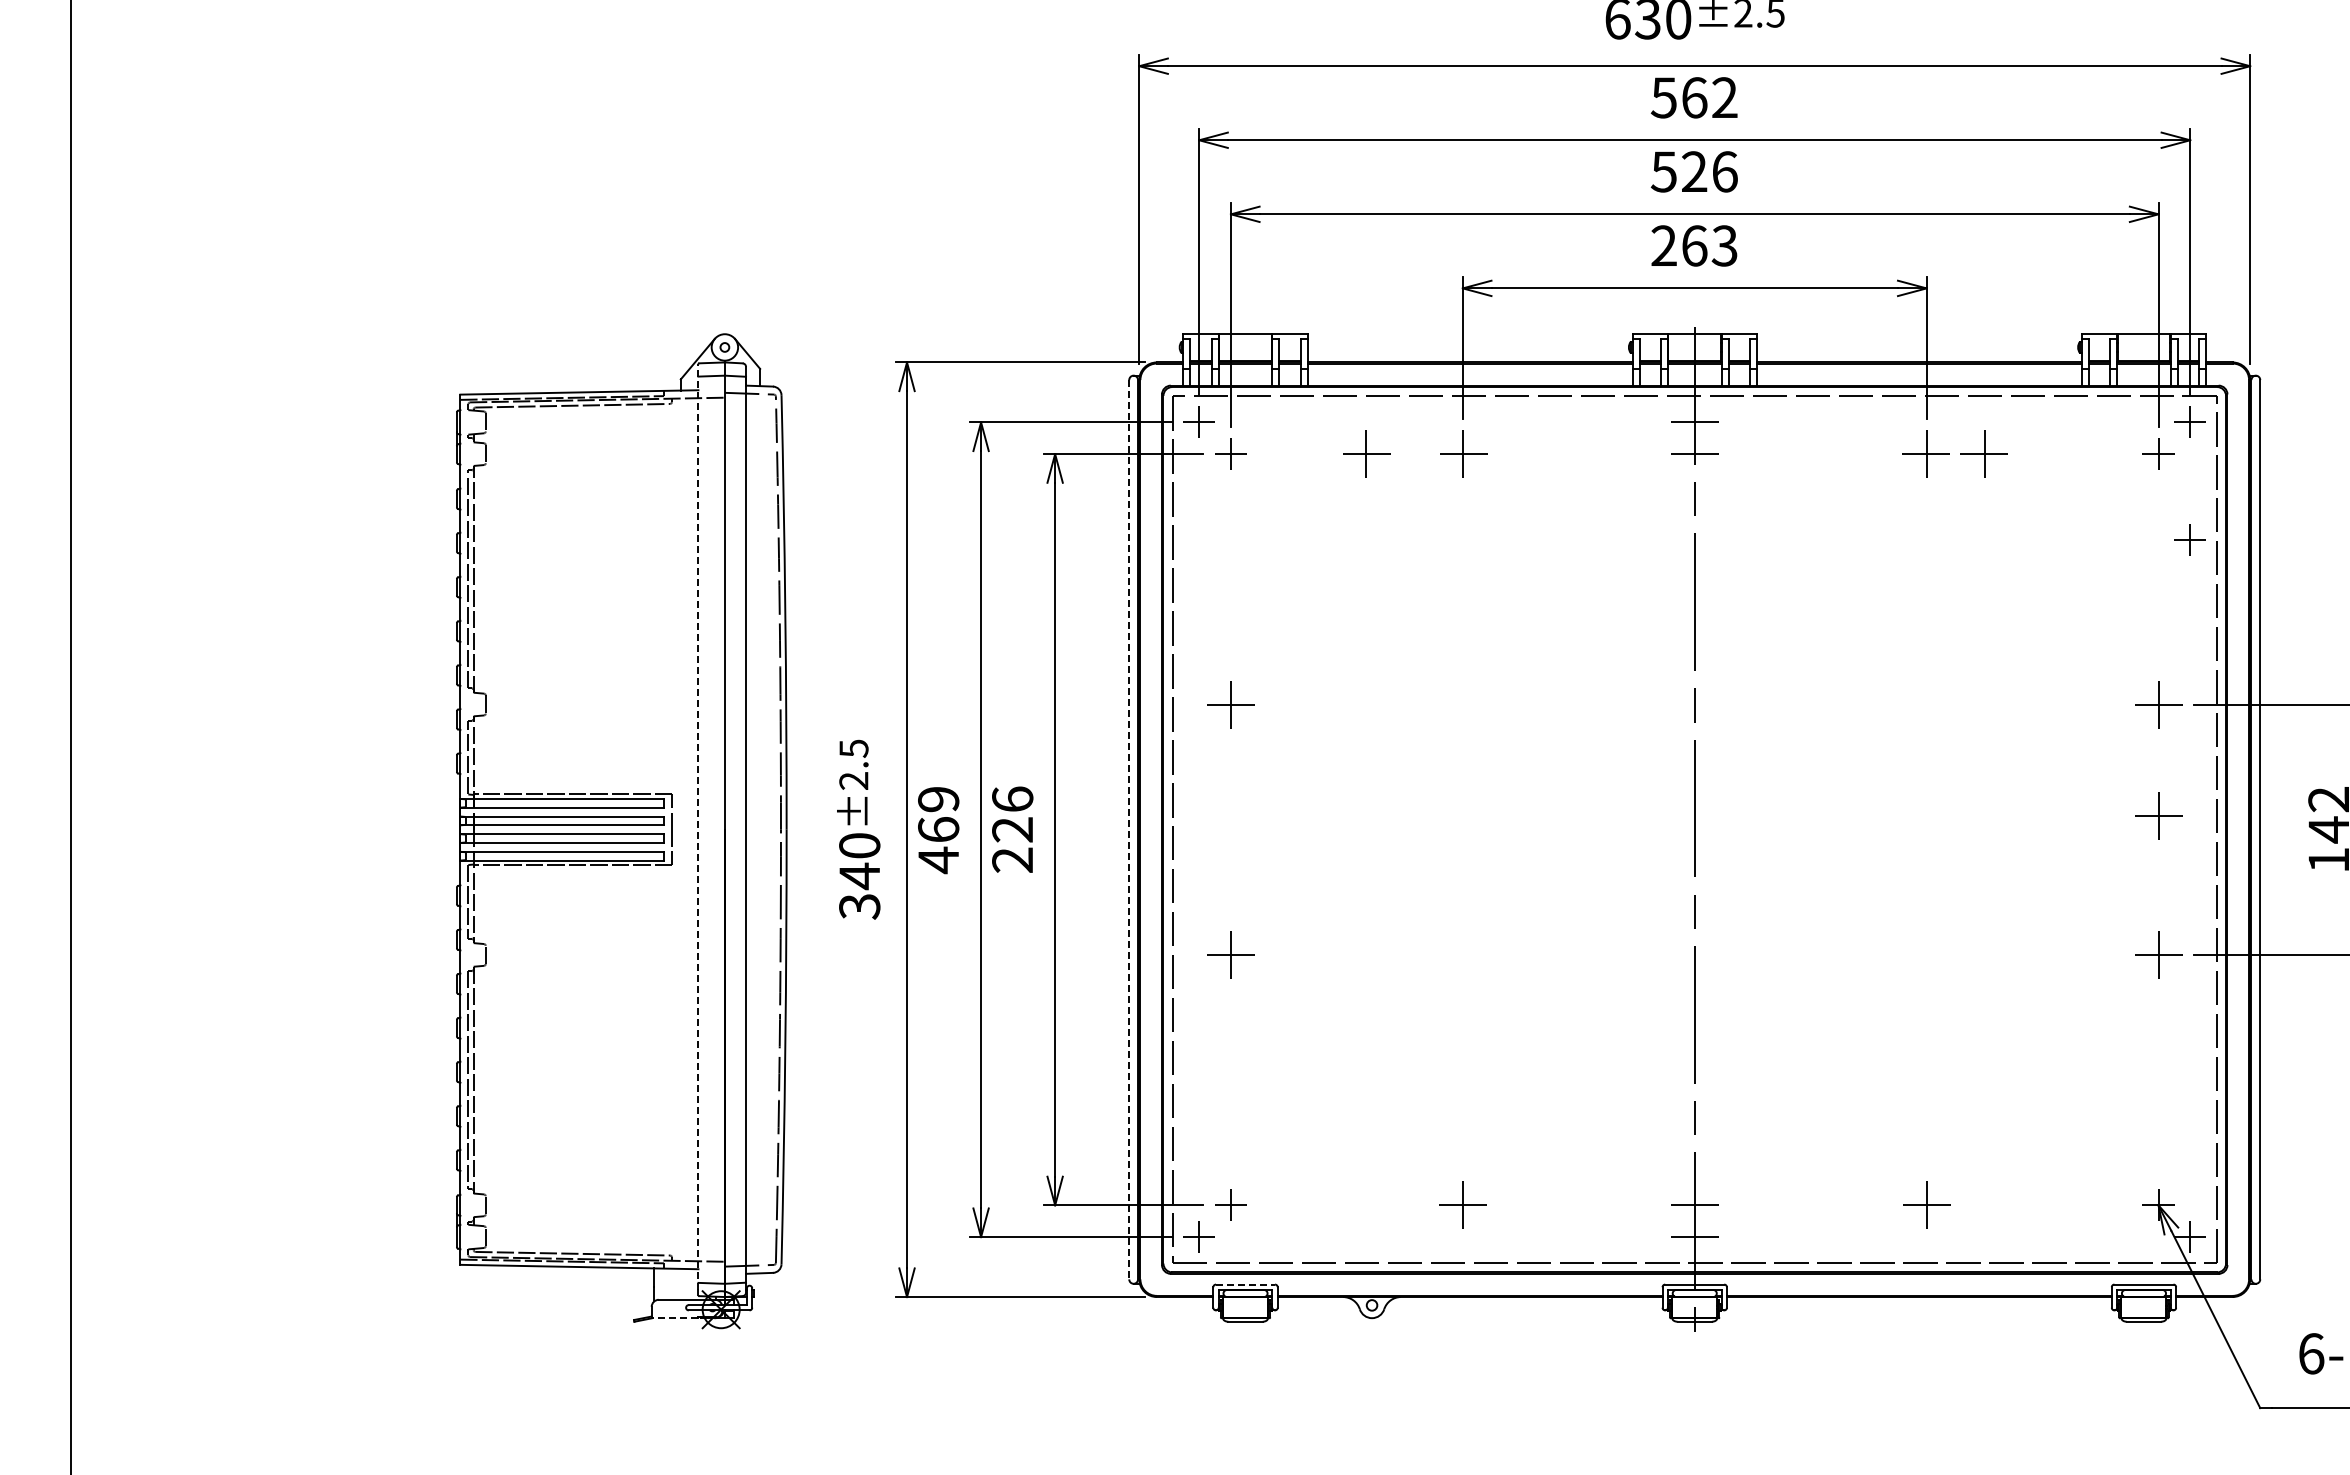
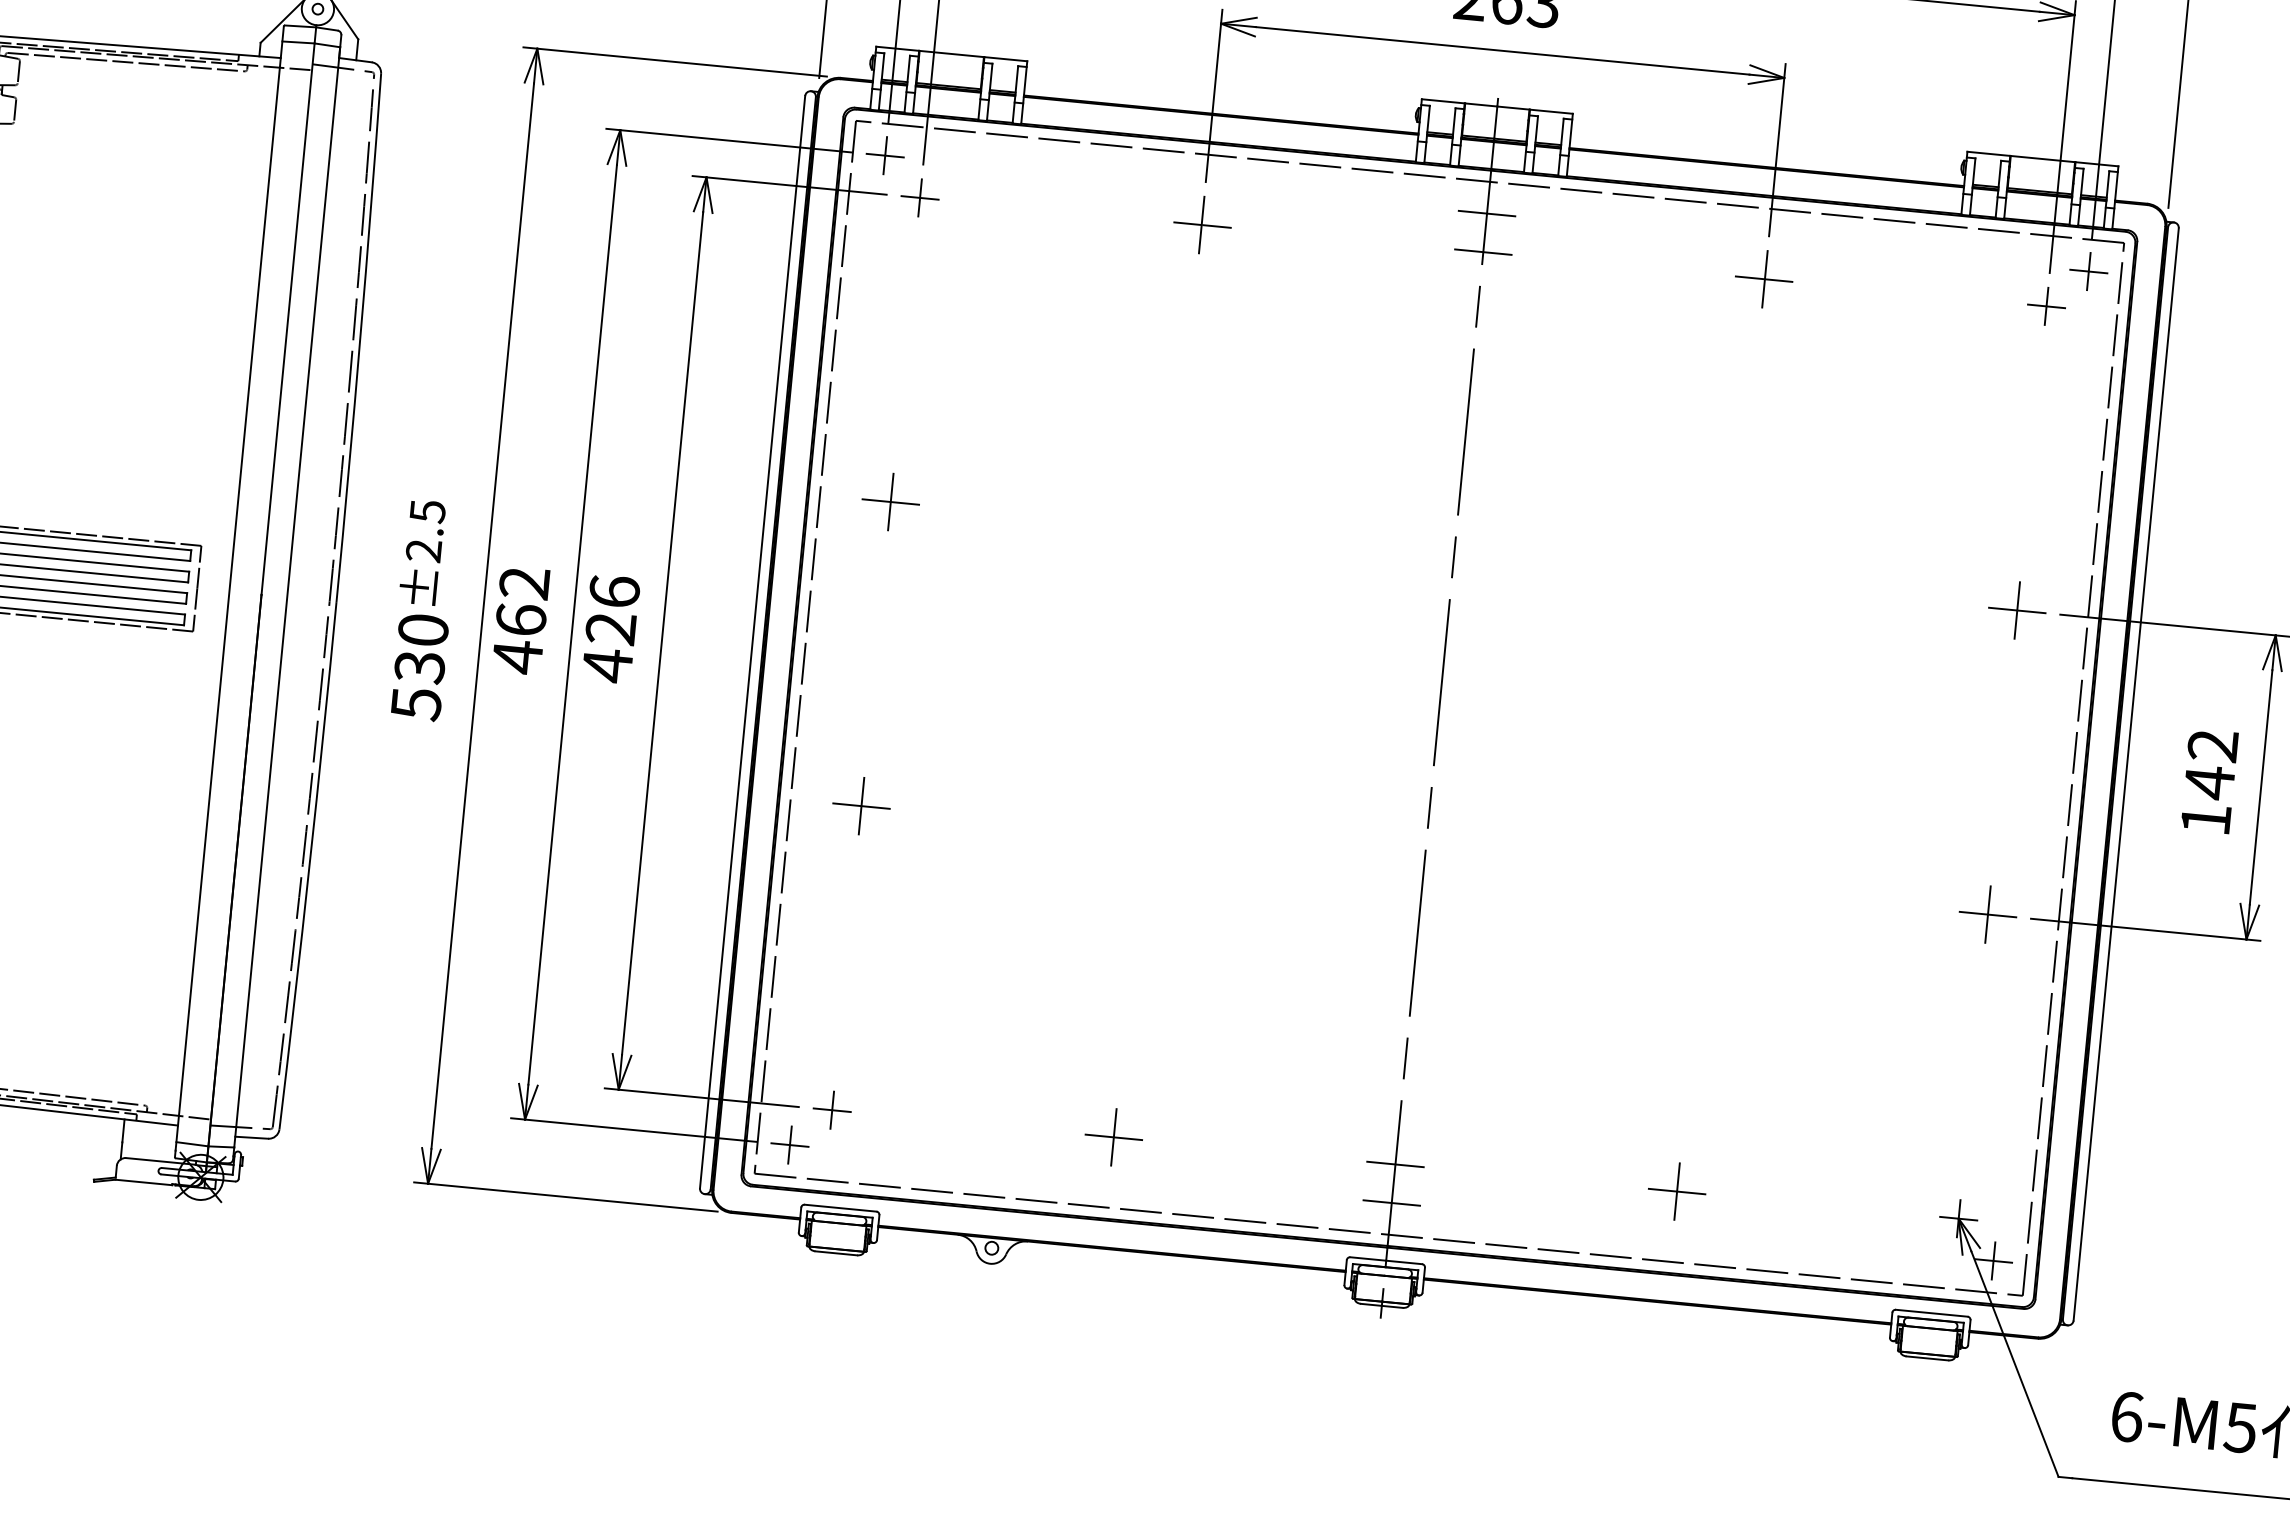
part: (1366, 453) -> (1084, 212), removed
part: (1983, 453) -> (1834, 285), removed
part: (2189, 539) -> (2074, 413), removed
text: (938, 799) -> (524, 583), 469 -> 462
part: (2158, 815) -> (2004, 745), removed
line: (698, 827) -> (229, 589), dashed -> solid
line: (1129, 829) -> (752, 641), dashed -> solid
text: (1012, 860) -> (607, 665), 226 -> 426
text: (859, 890) -> (417, 684), 340 -> 530
line: (1245, 1284) -> (840, 1208), dashed -> solid
line: (674, 1318) -> (143, 1182), dashed -> solid

